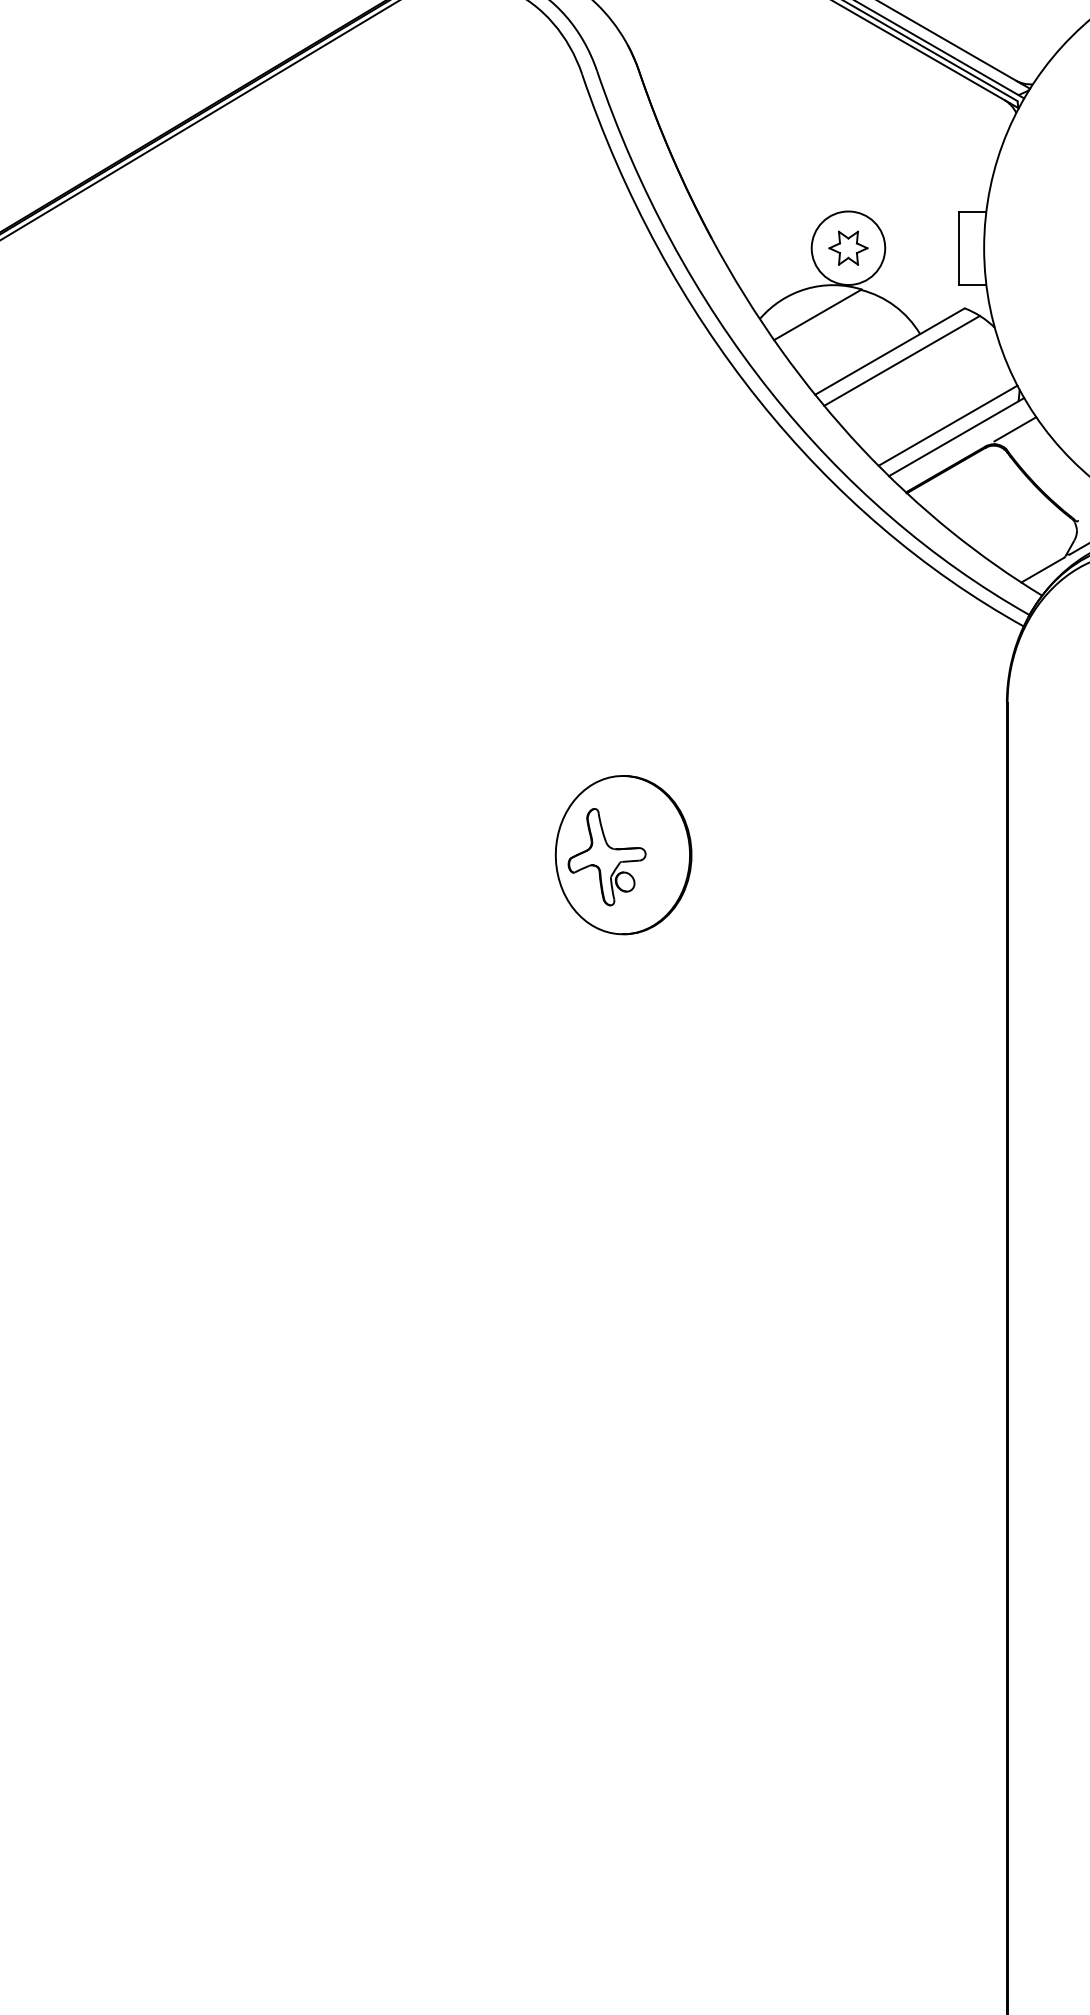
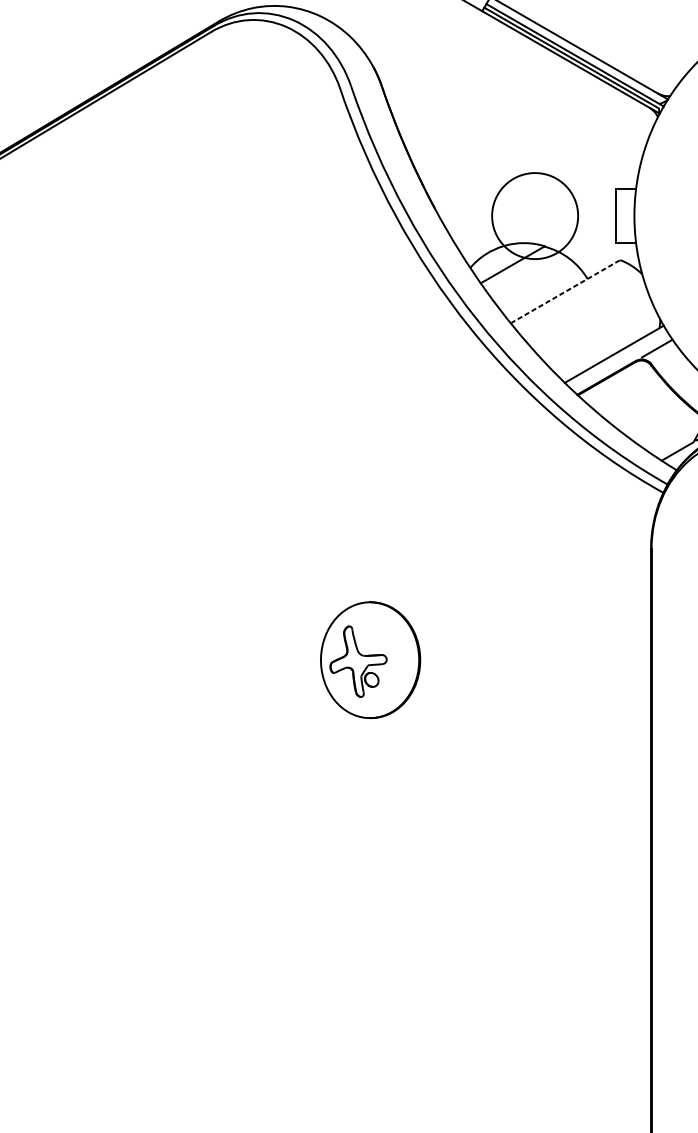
part: (848, 247) -> (535, 215), removed
circle: (848, 248) -> (535, 216), size x1.6
line: (890, 351) -> (565, 291), solid -> dashed
line: (901, 360) -> (573, 298), removed
line: (947, 425) -> (607, 345), removed

